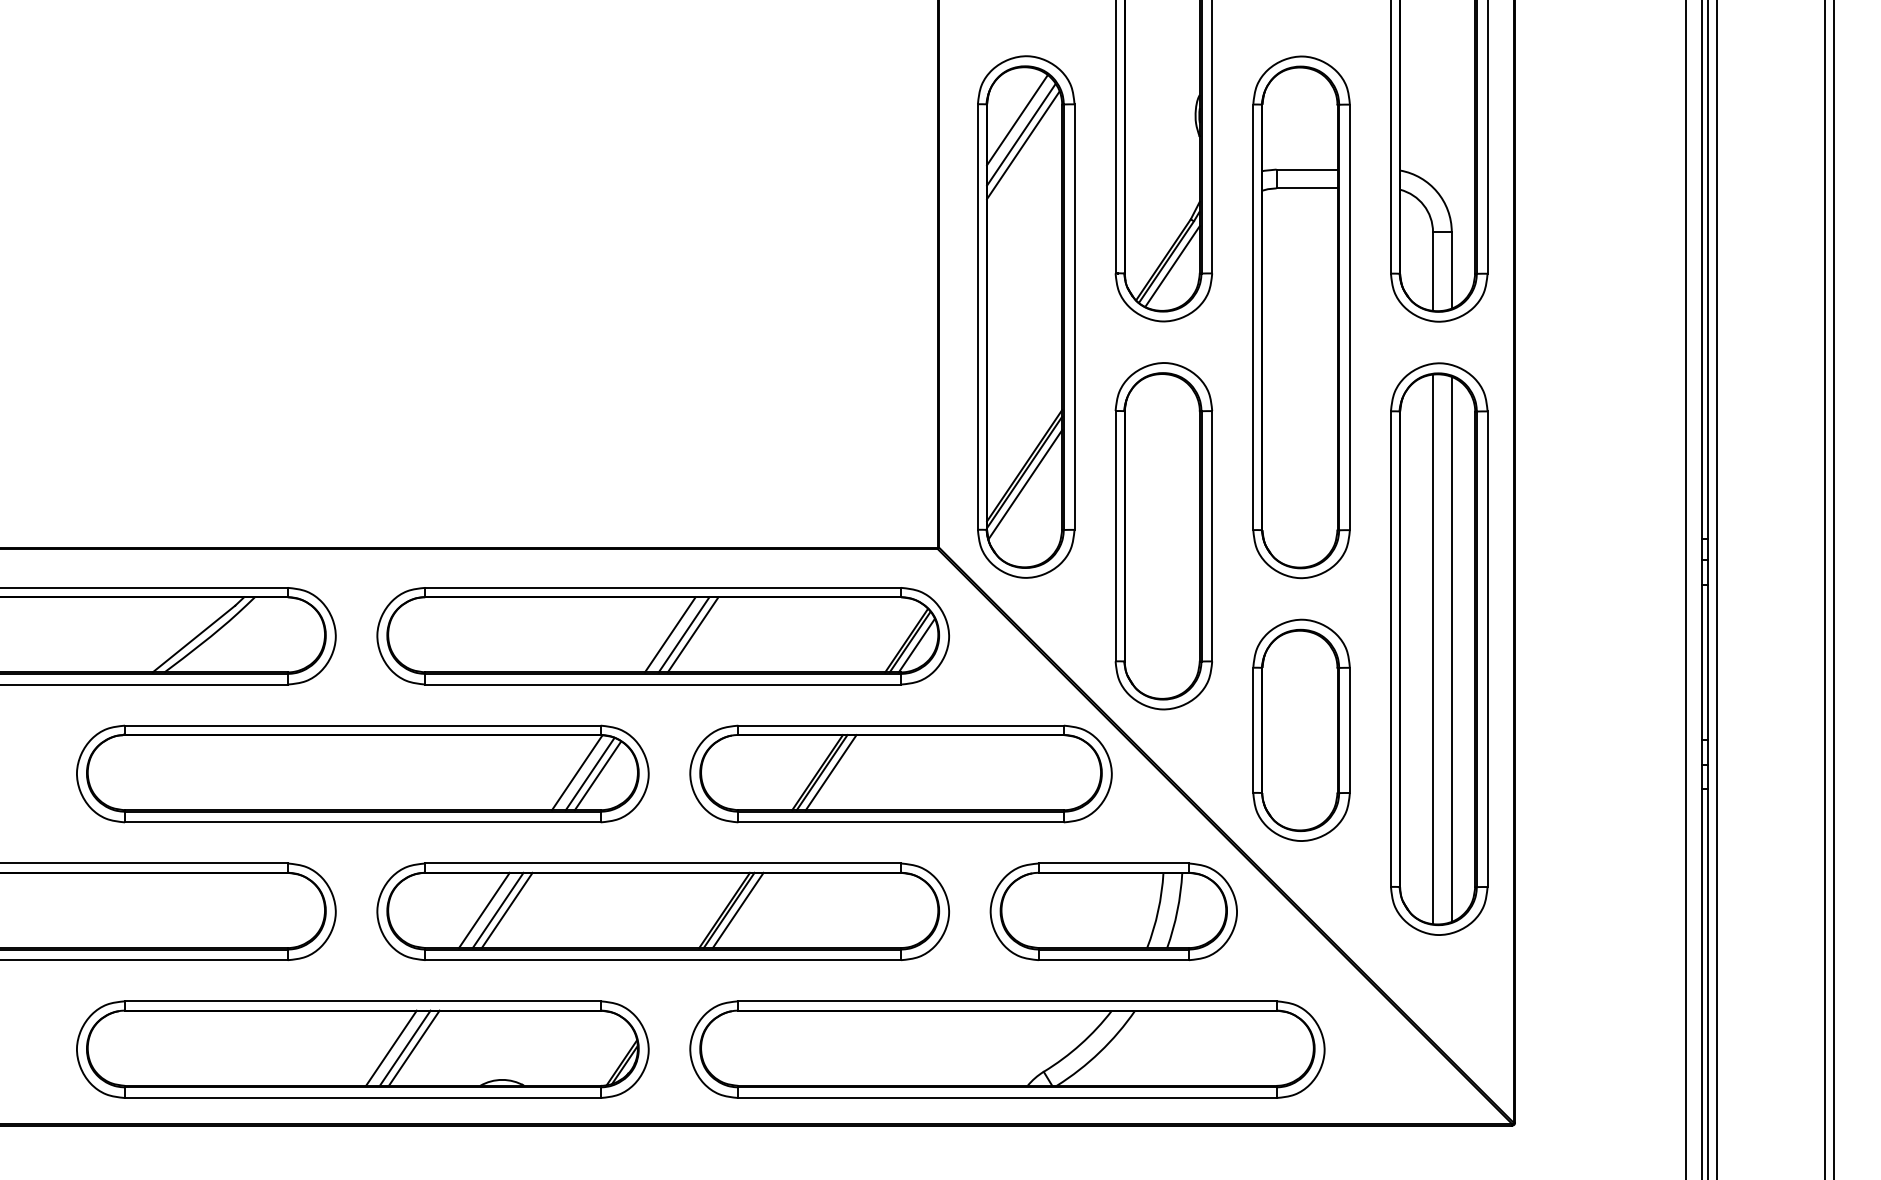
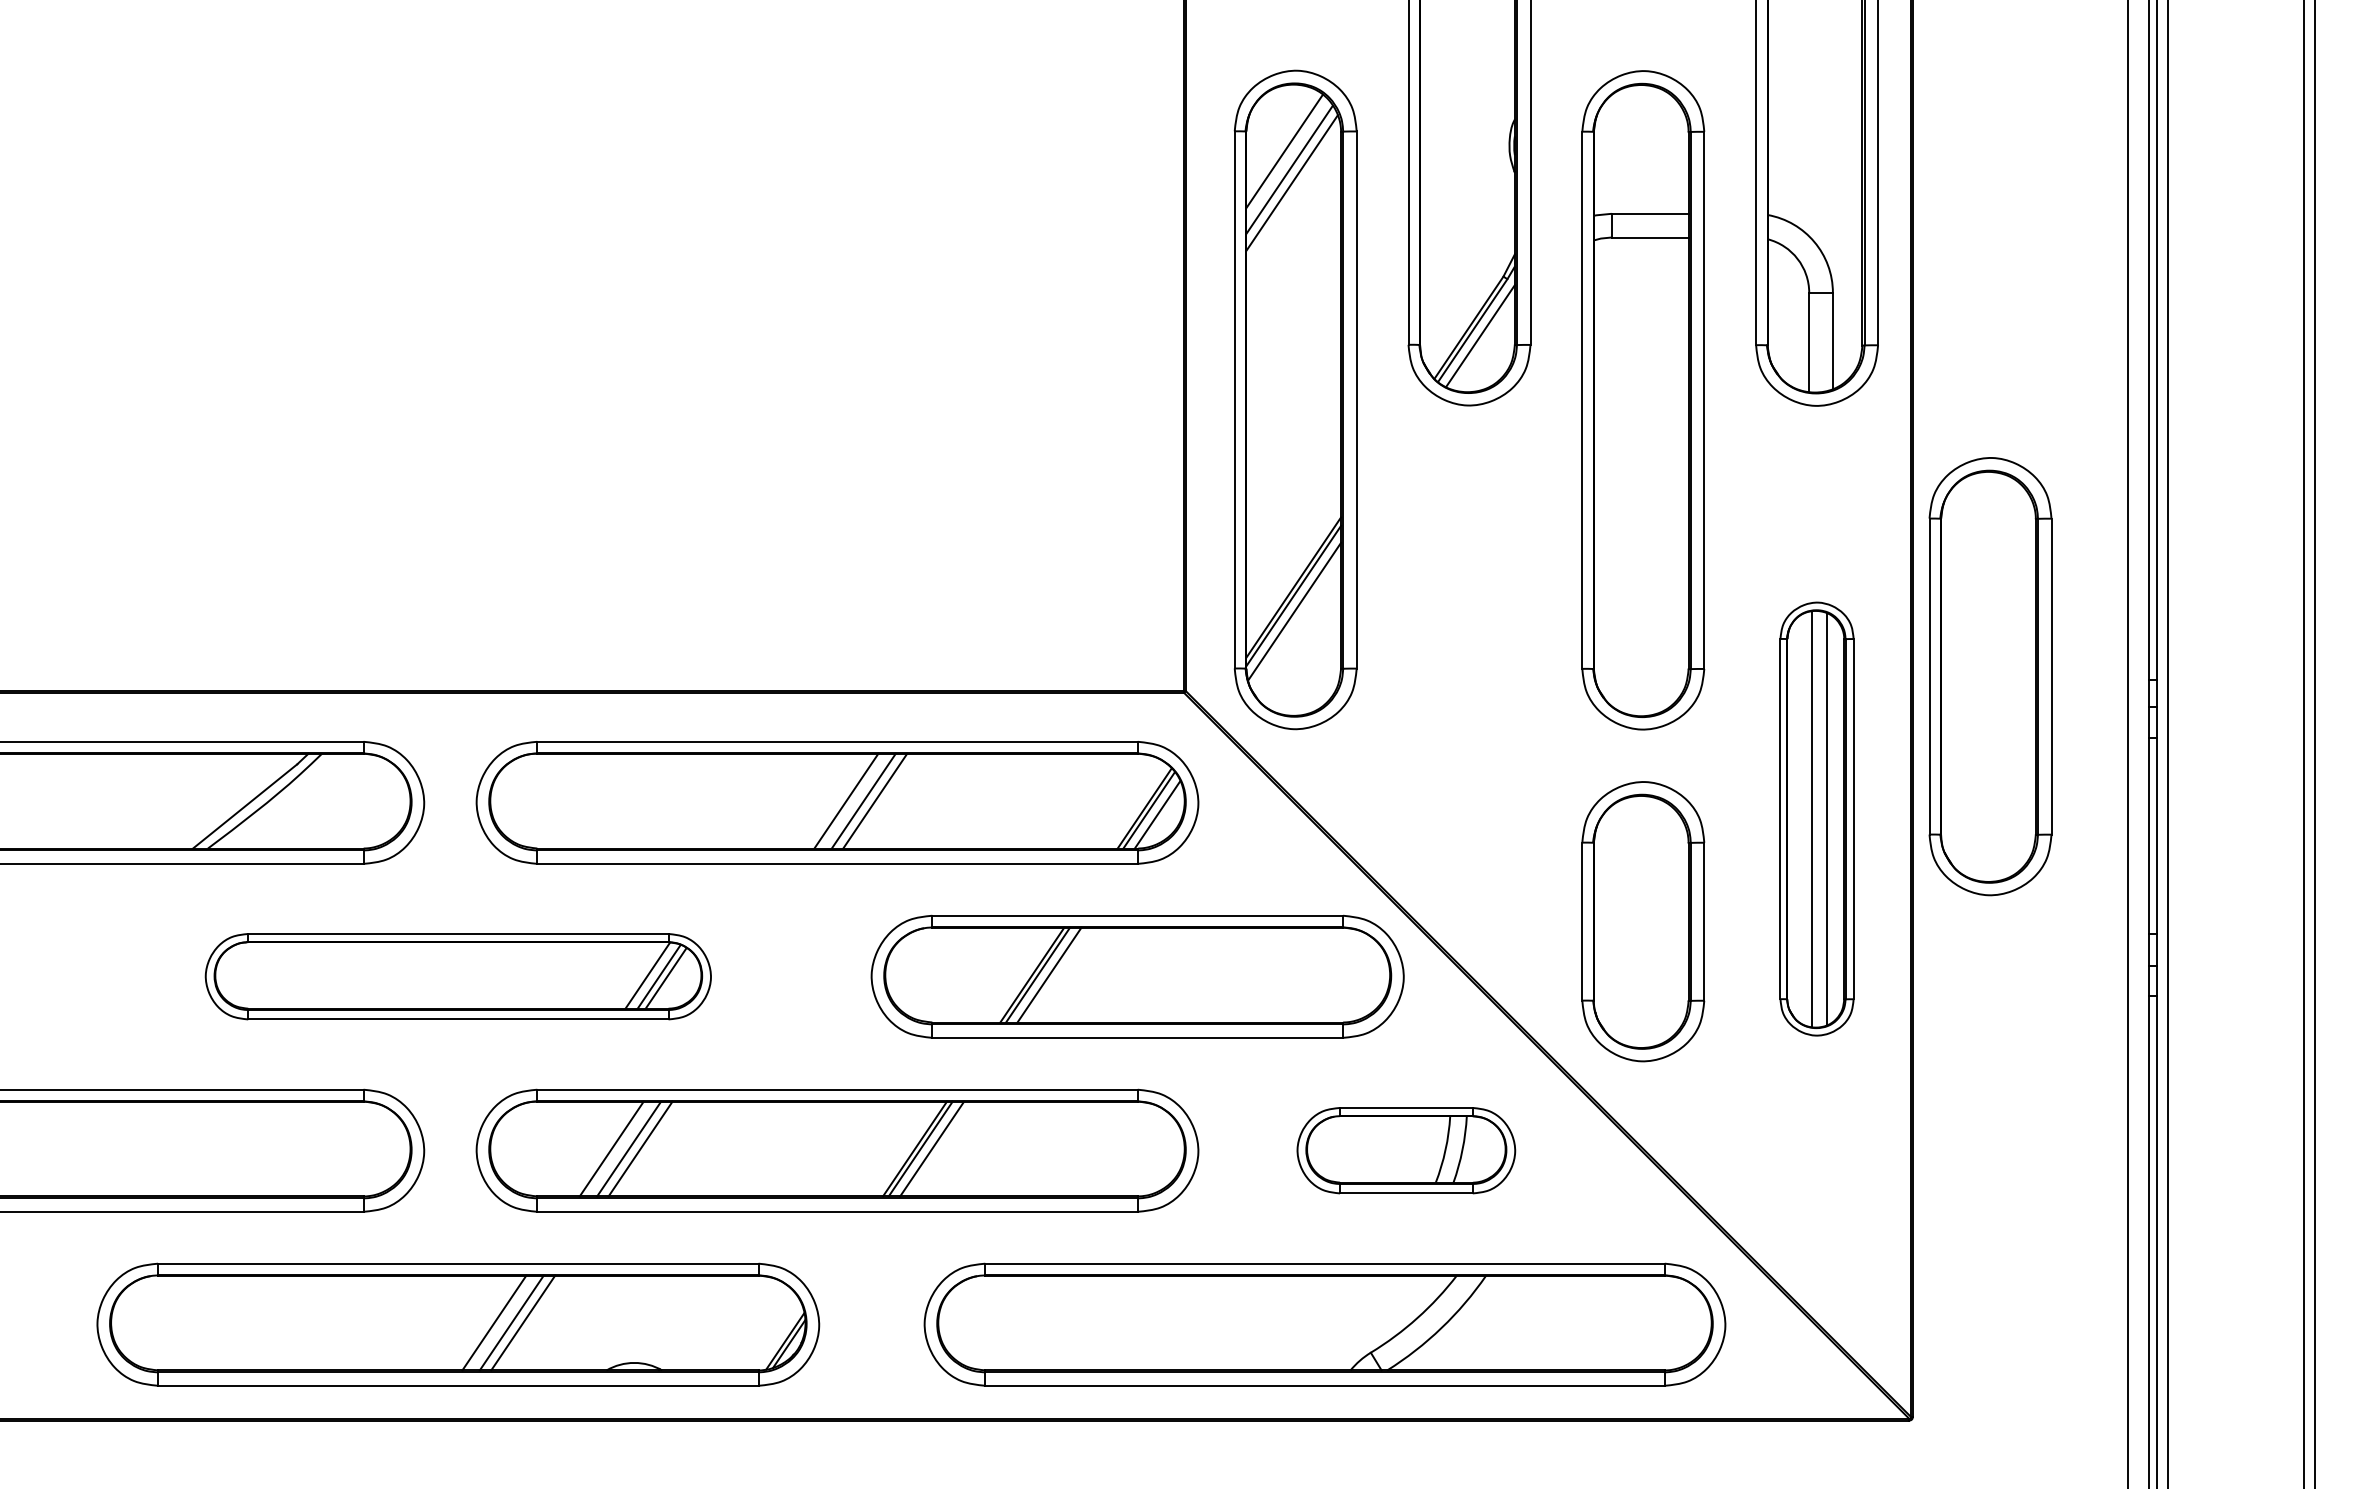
part: (1163, 536) -> (1990, 676), moved
part: (1438, 648) -> (1816, 818), size x0.6
part: (362, 773) -> (458, 976), size x0.7
part: (1113, 911) -> (1406, 1150), size x0.7
part: (1007, 1049) -> (1324, 1324), moved

